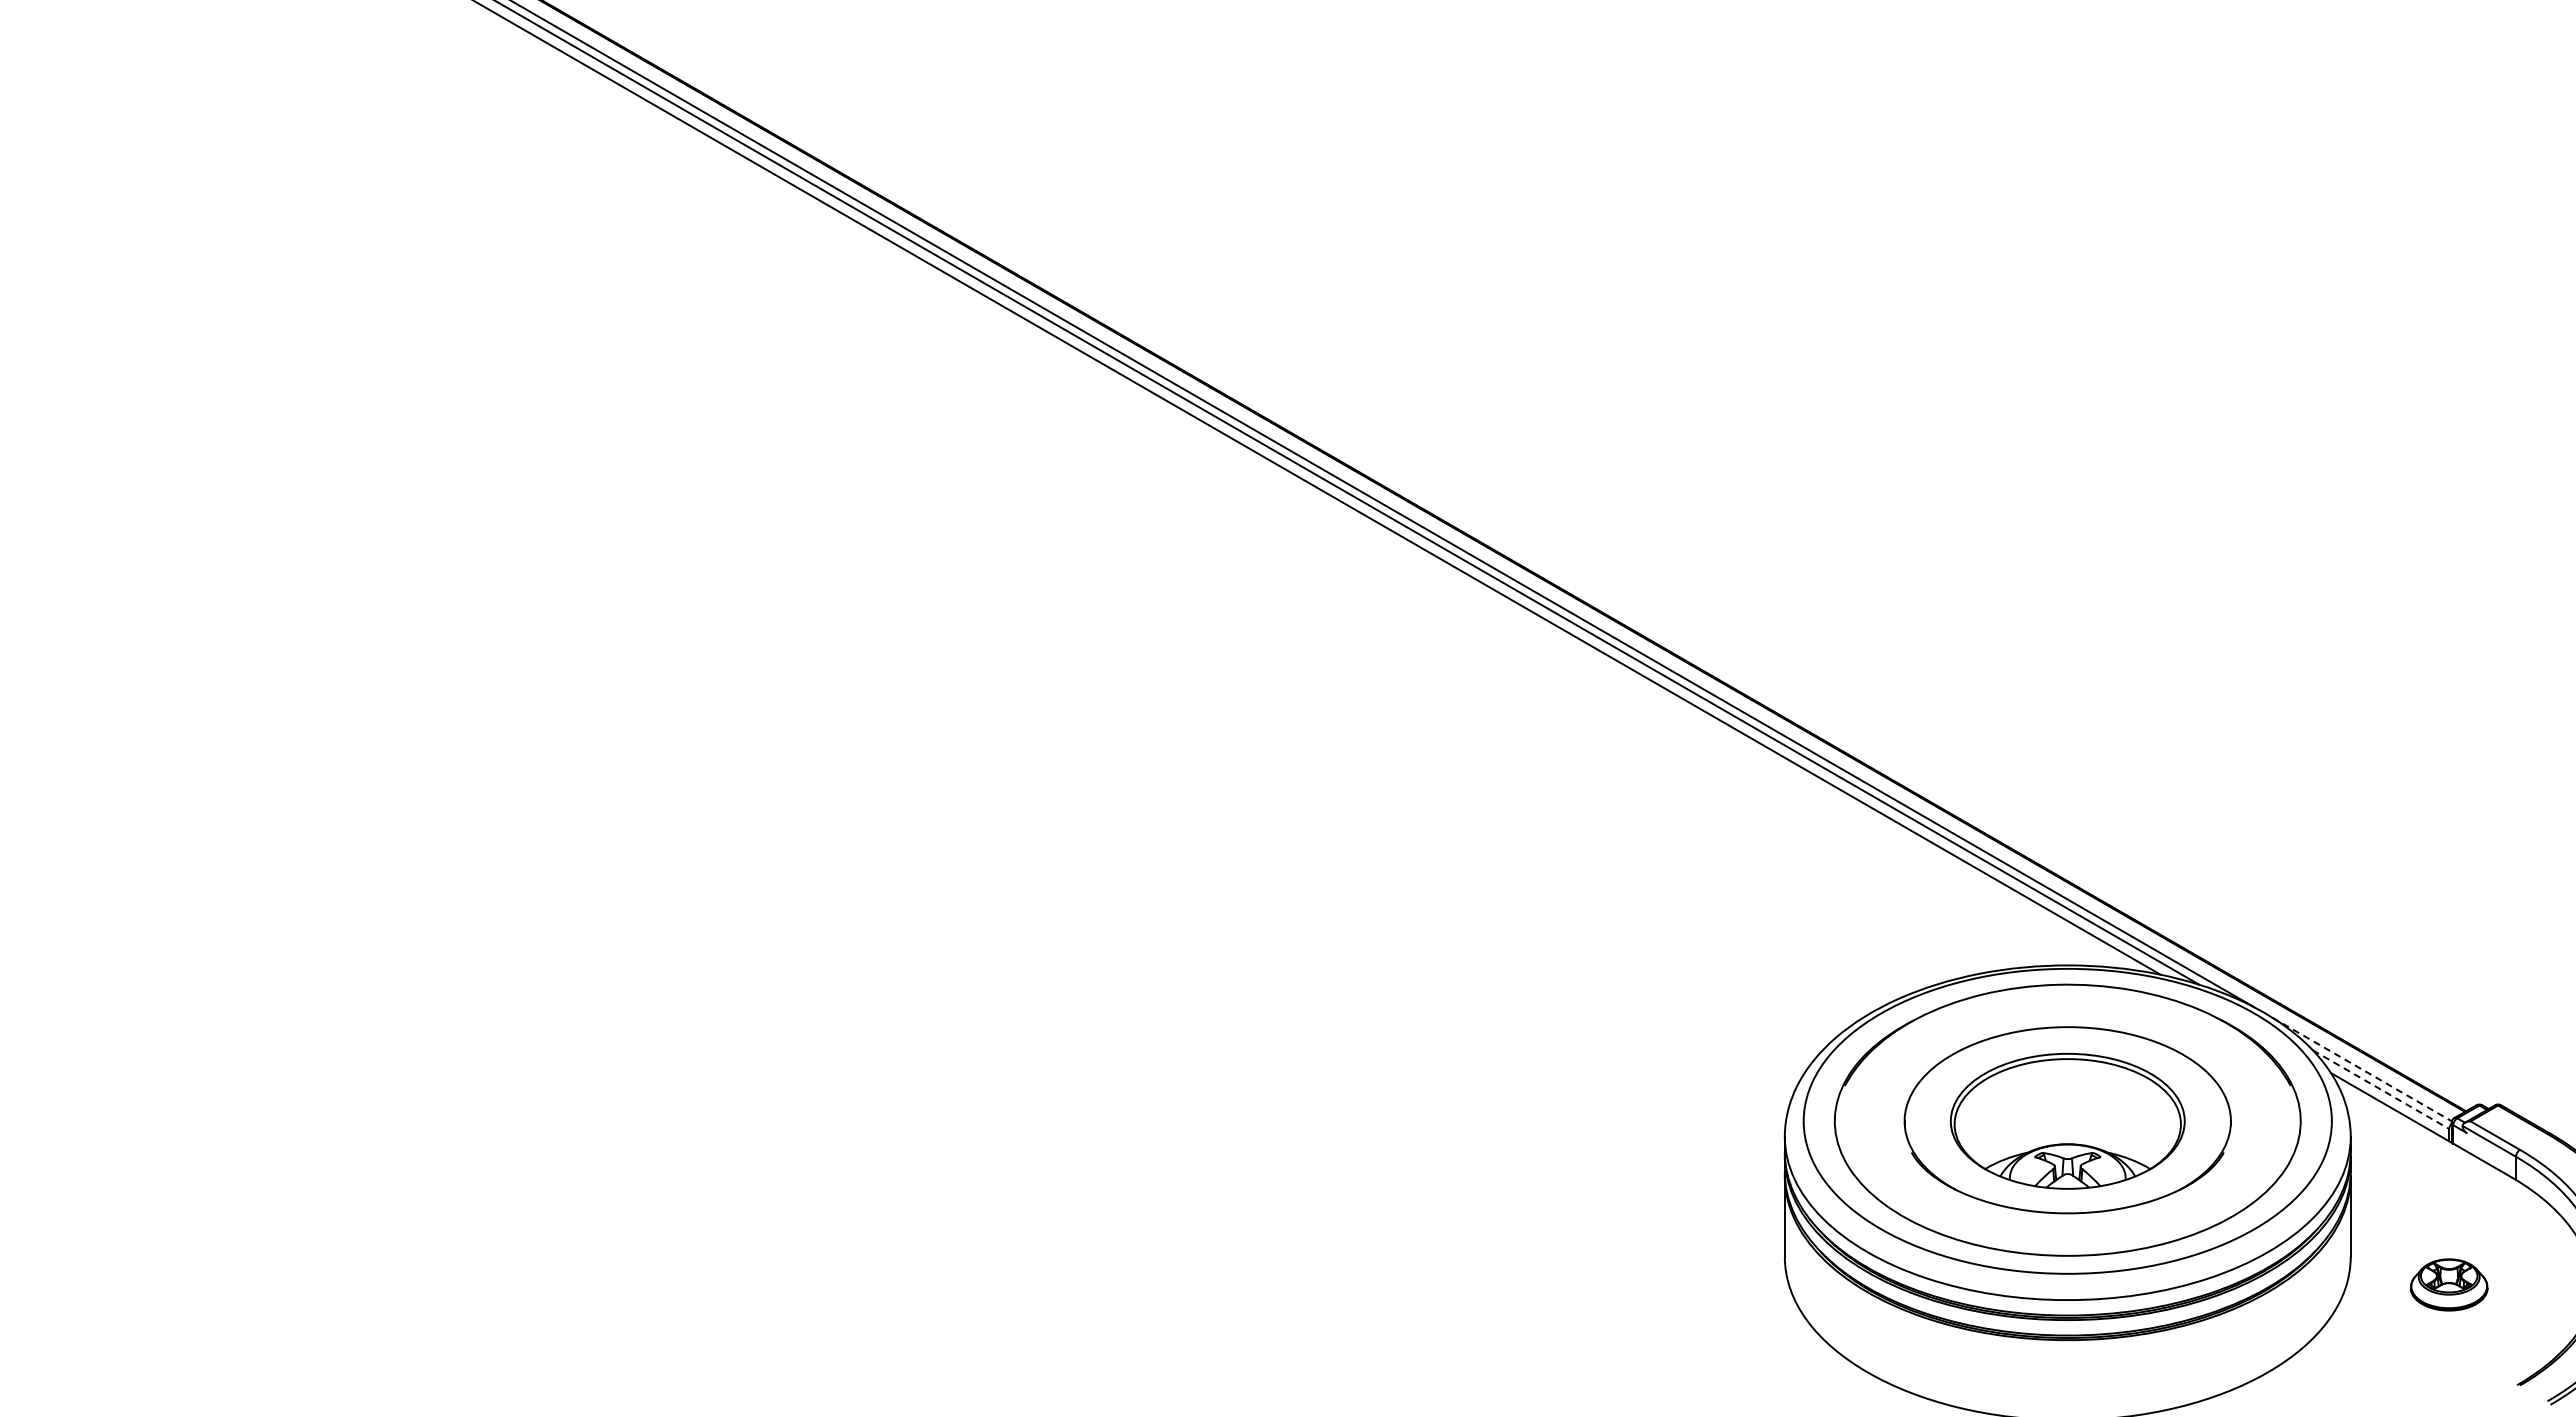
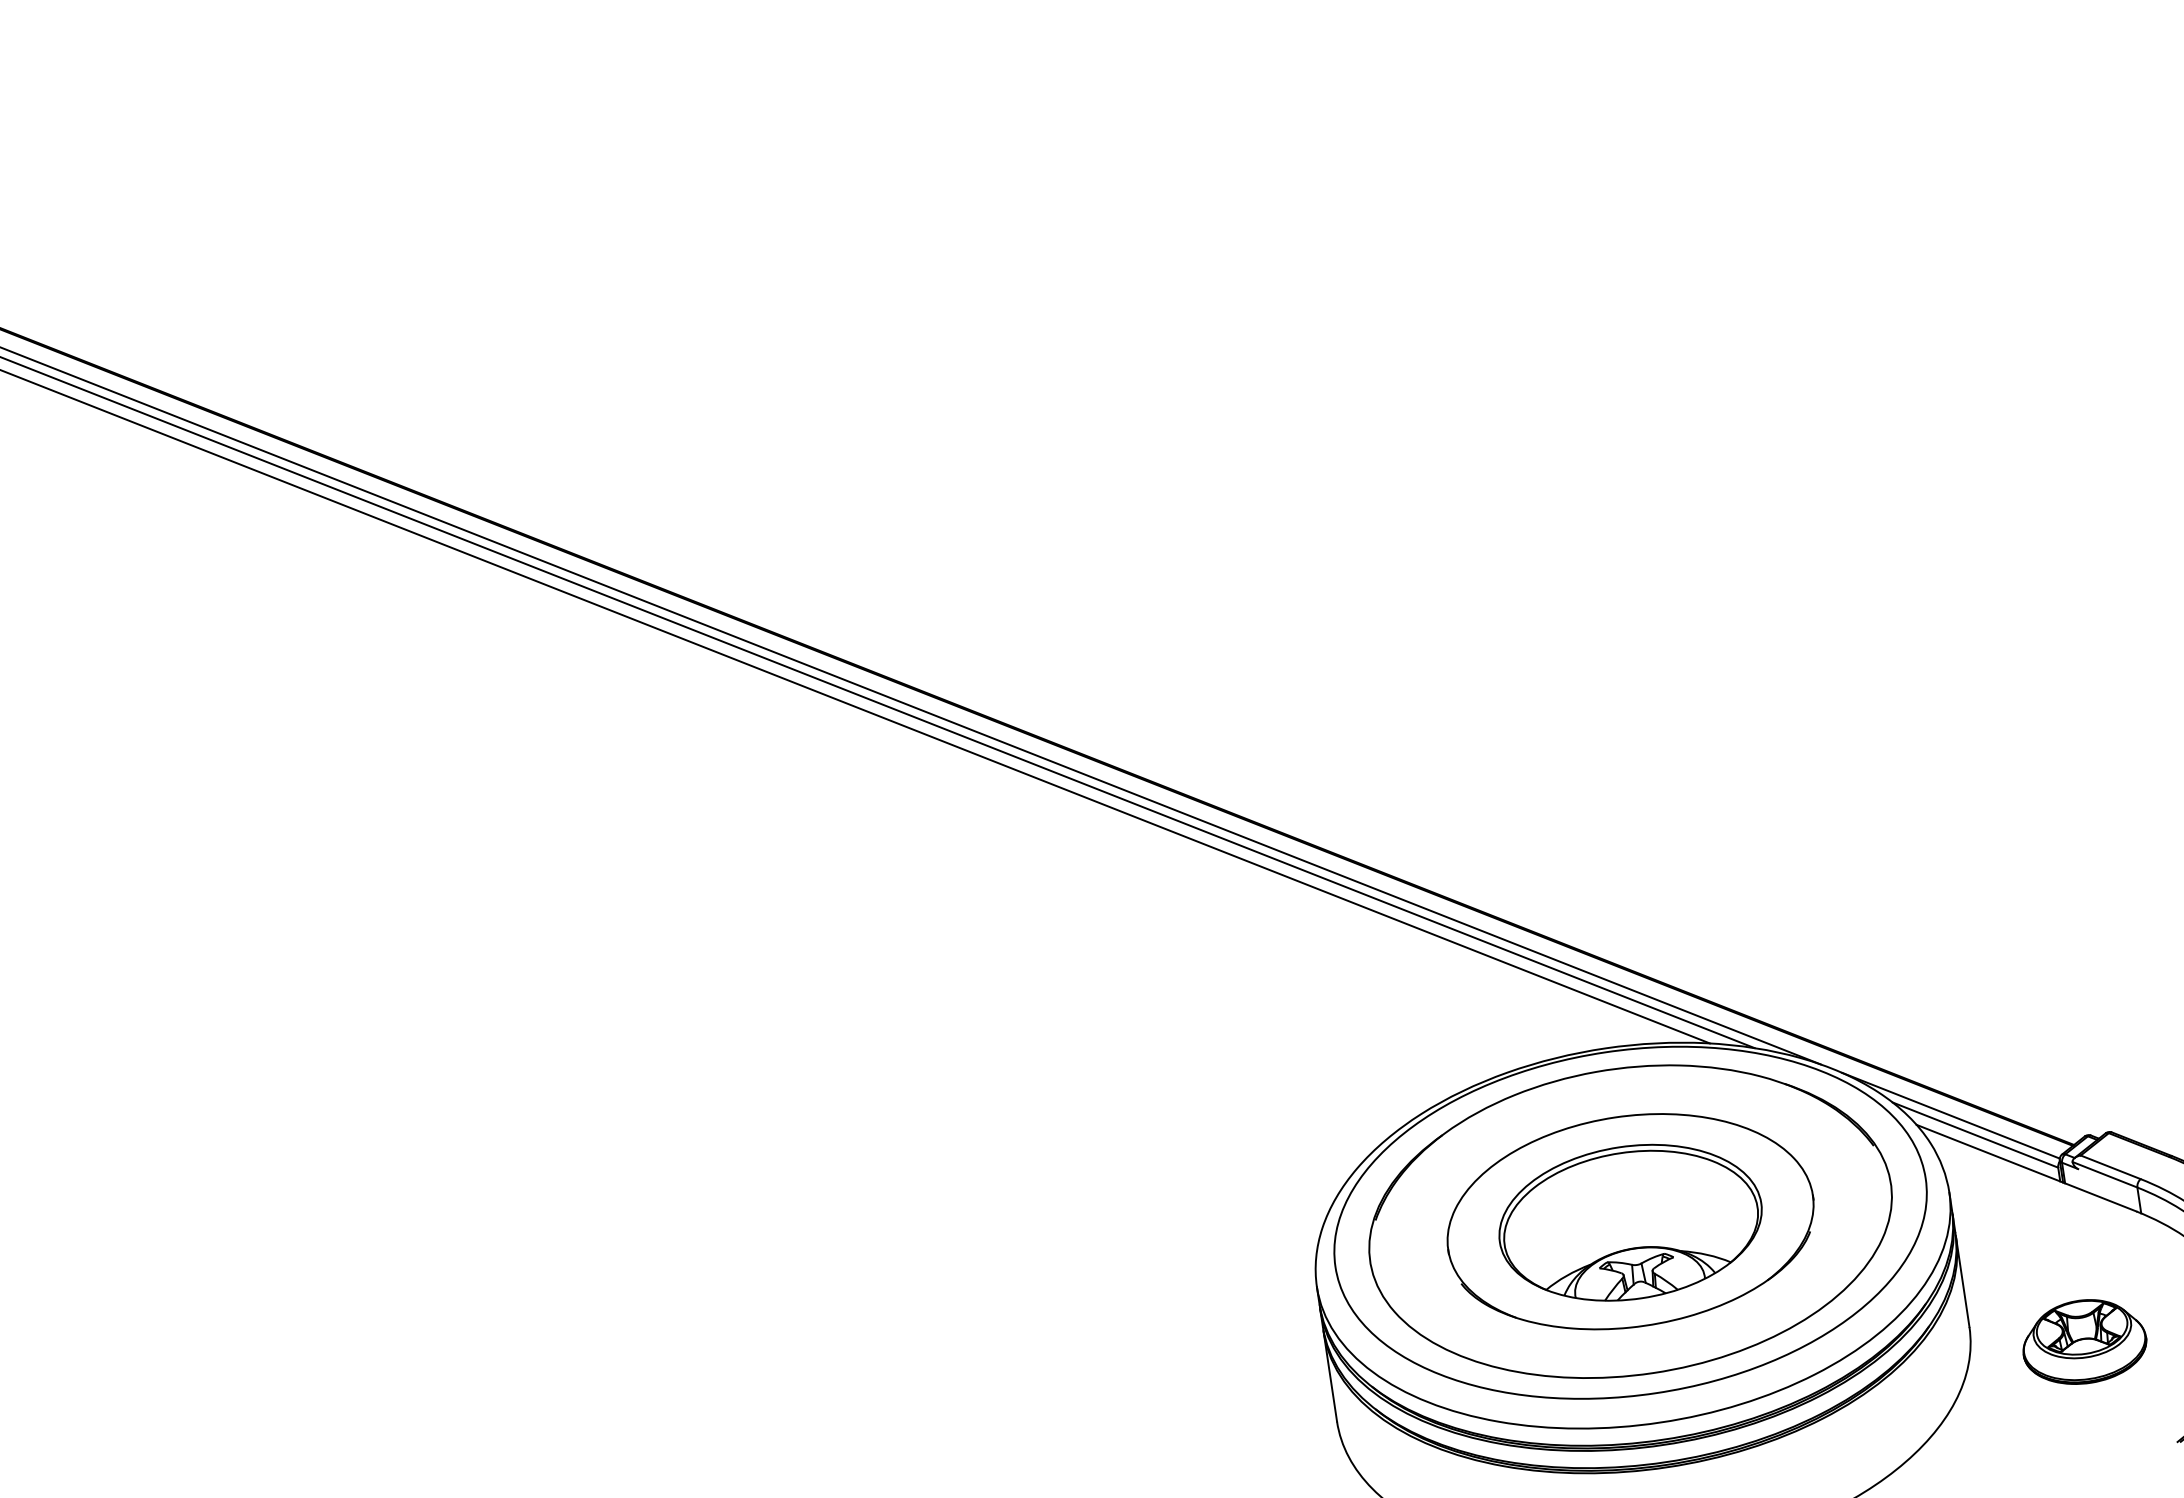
line: (2362, 1069) -> (1951, 1115), dashed -> solid
line: (2381, 1089) -> (1975, 1134), dashed -> solid
part: (2448, 1284) -> (2083, 1341), size x1.43

